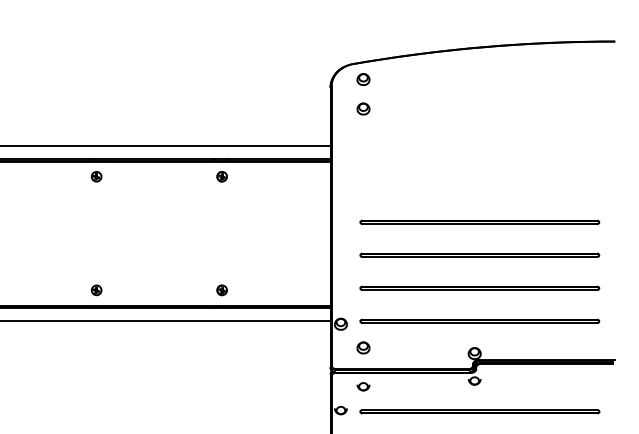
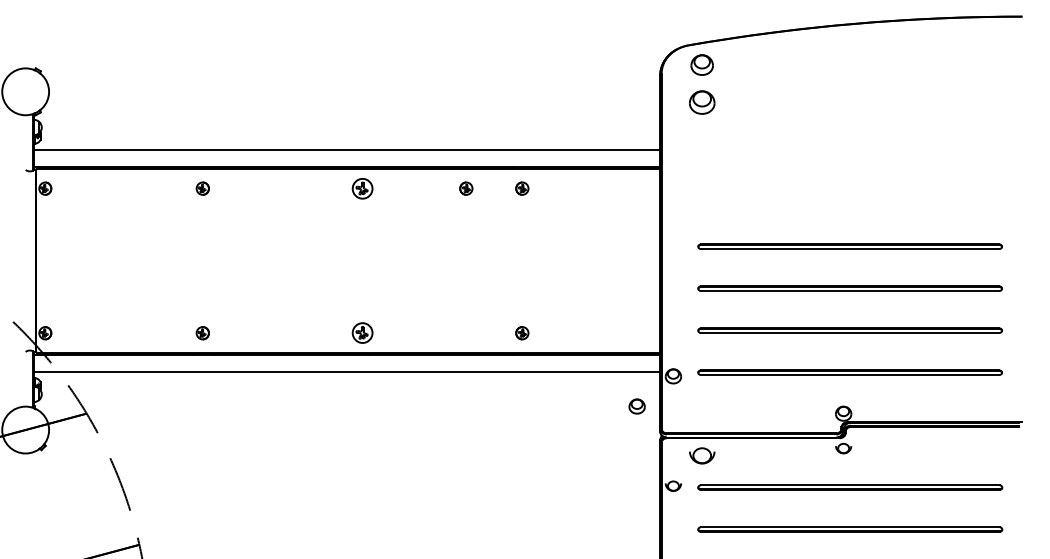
part: (362, 79) -> (701, 64), size x1.4
part: (362, 109) -> (701, 102), size x1.6
part: (96, 176) -> (362, 188), size x1.6
part: (178, 176) -> (466, 188), added
part: (96, 290) -> (362, 333), size x1.6
part: (362, 347) -> (636, 406), moved
part: (362, 386) -> (701, 455), size x1.6

